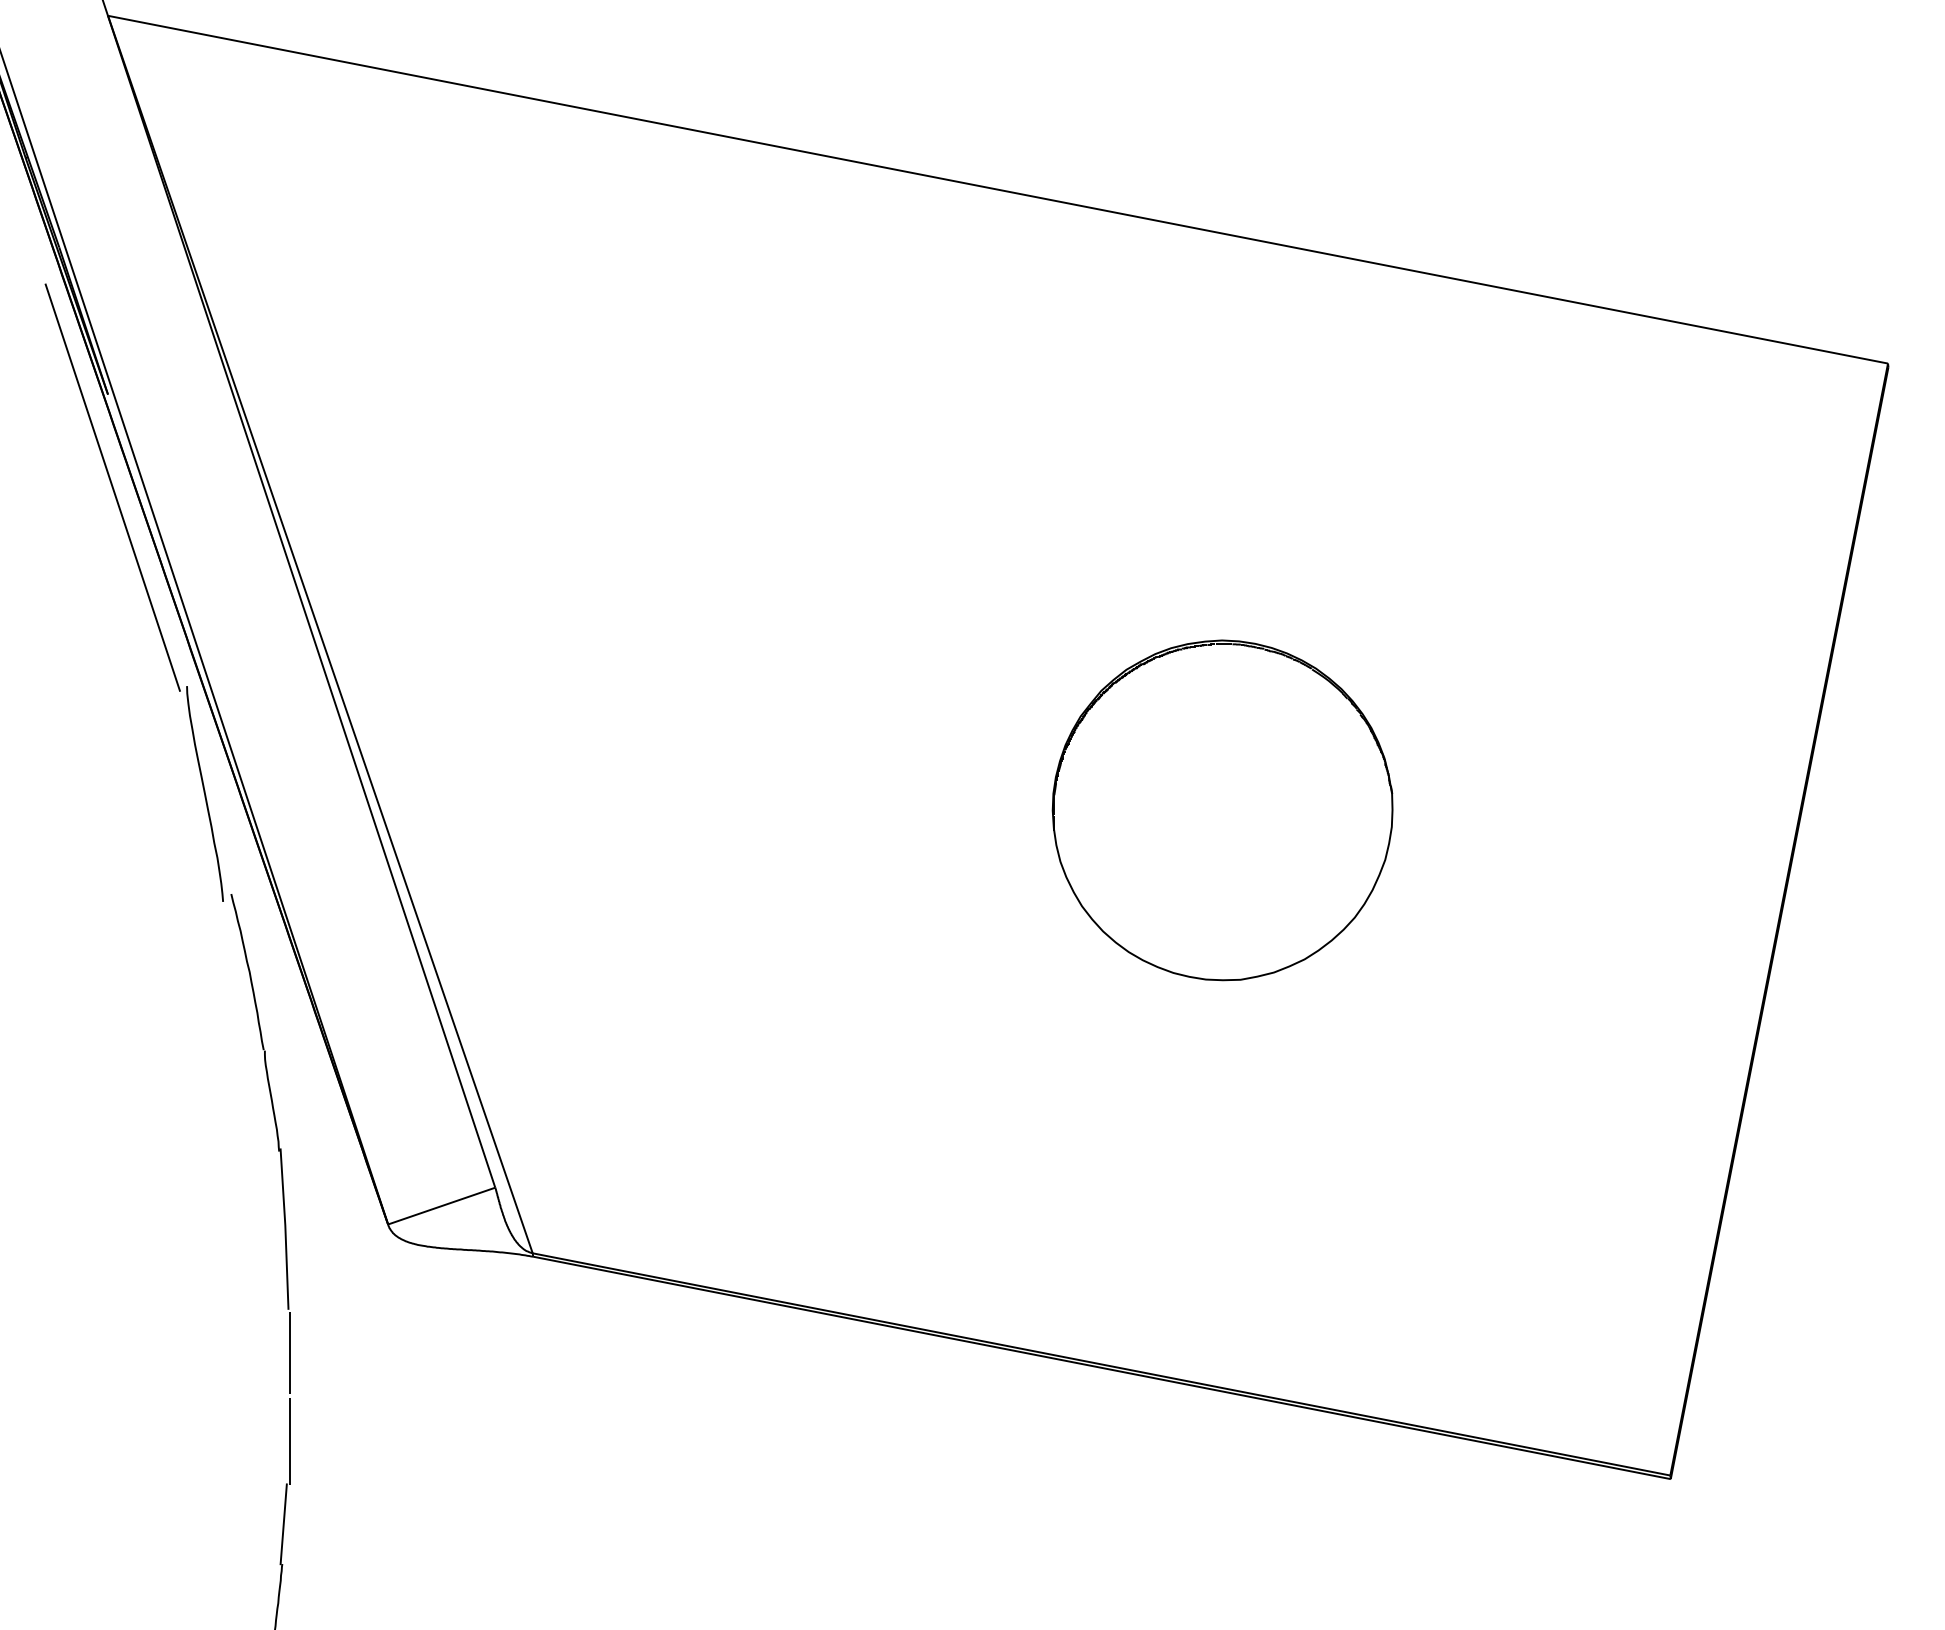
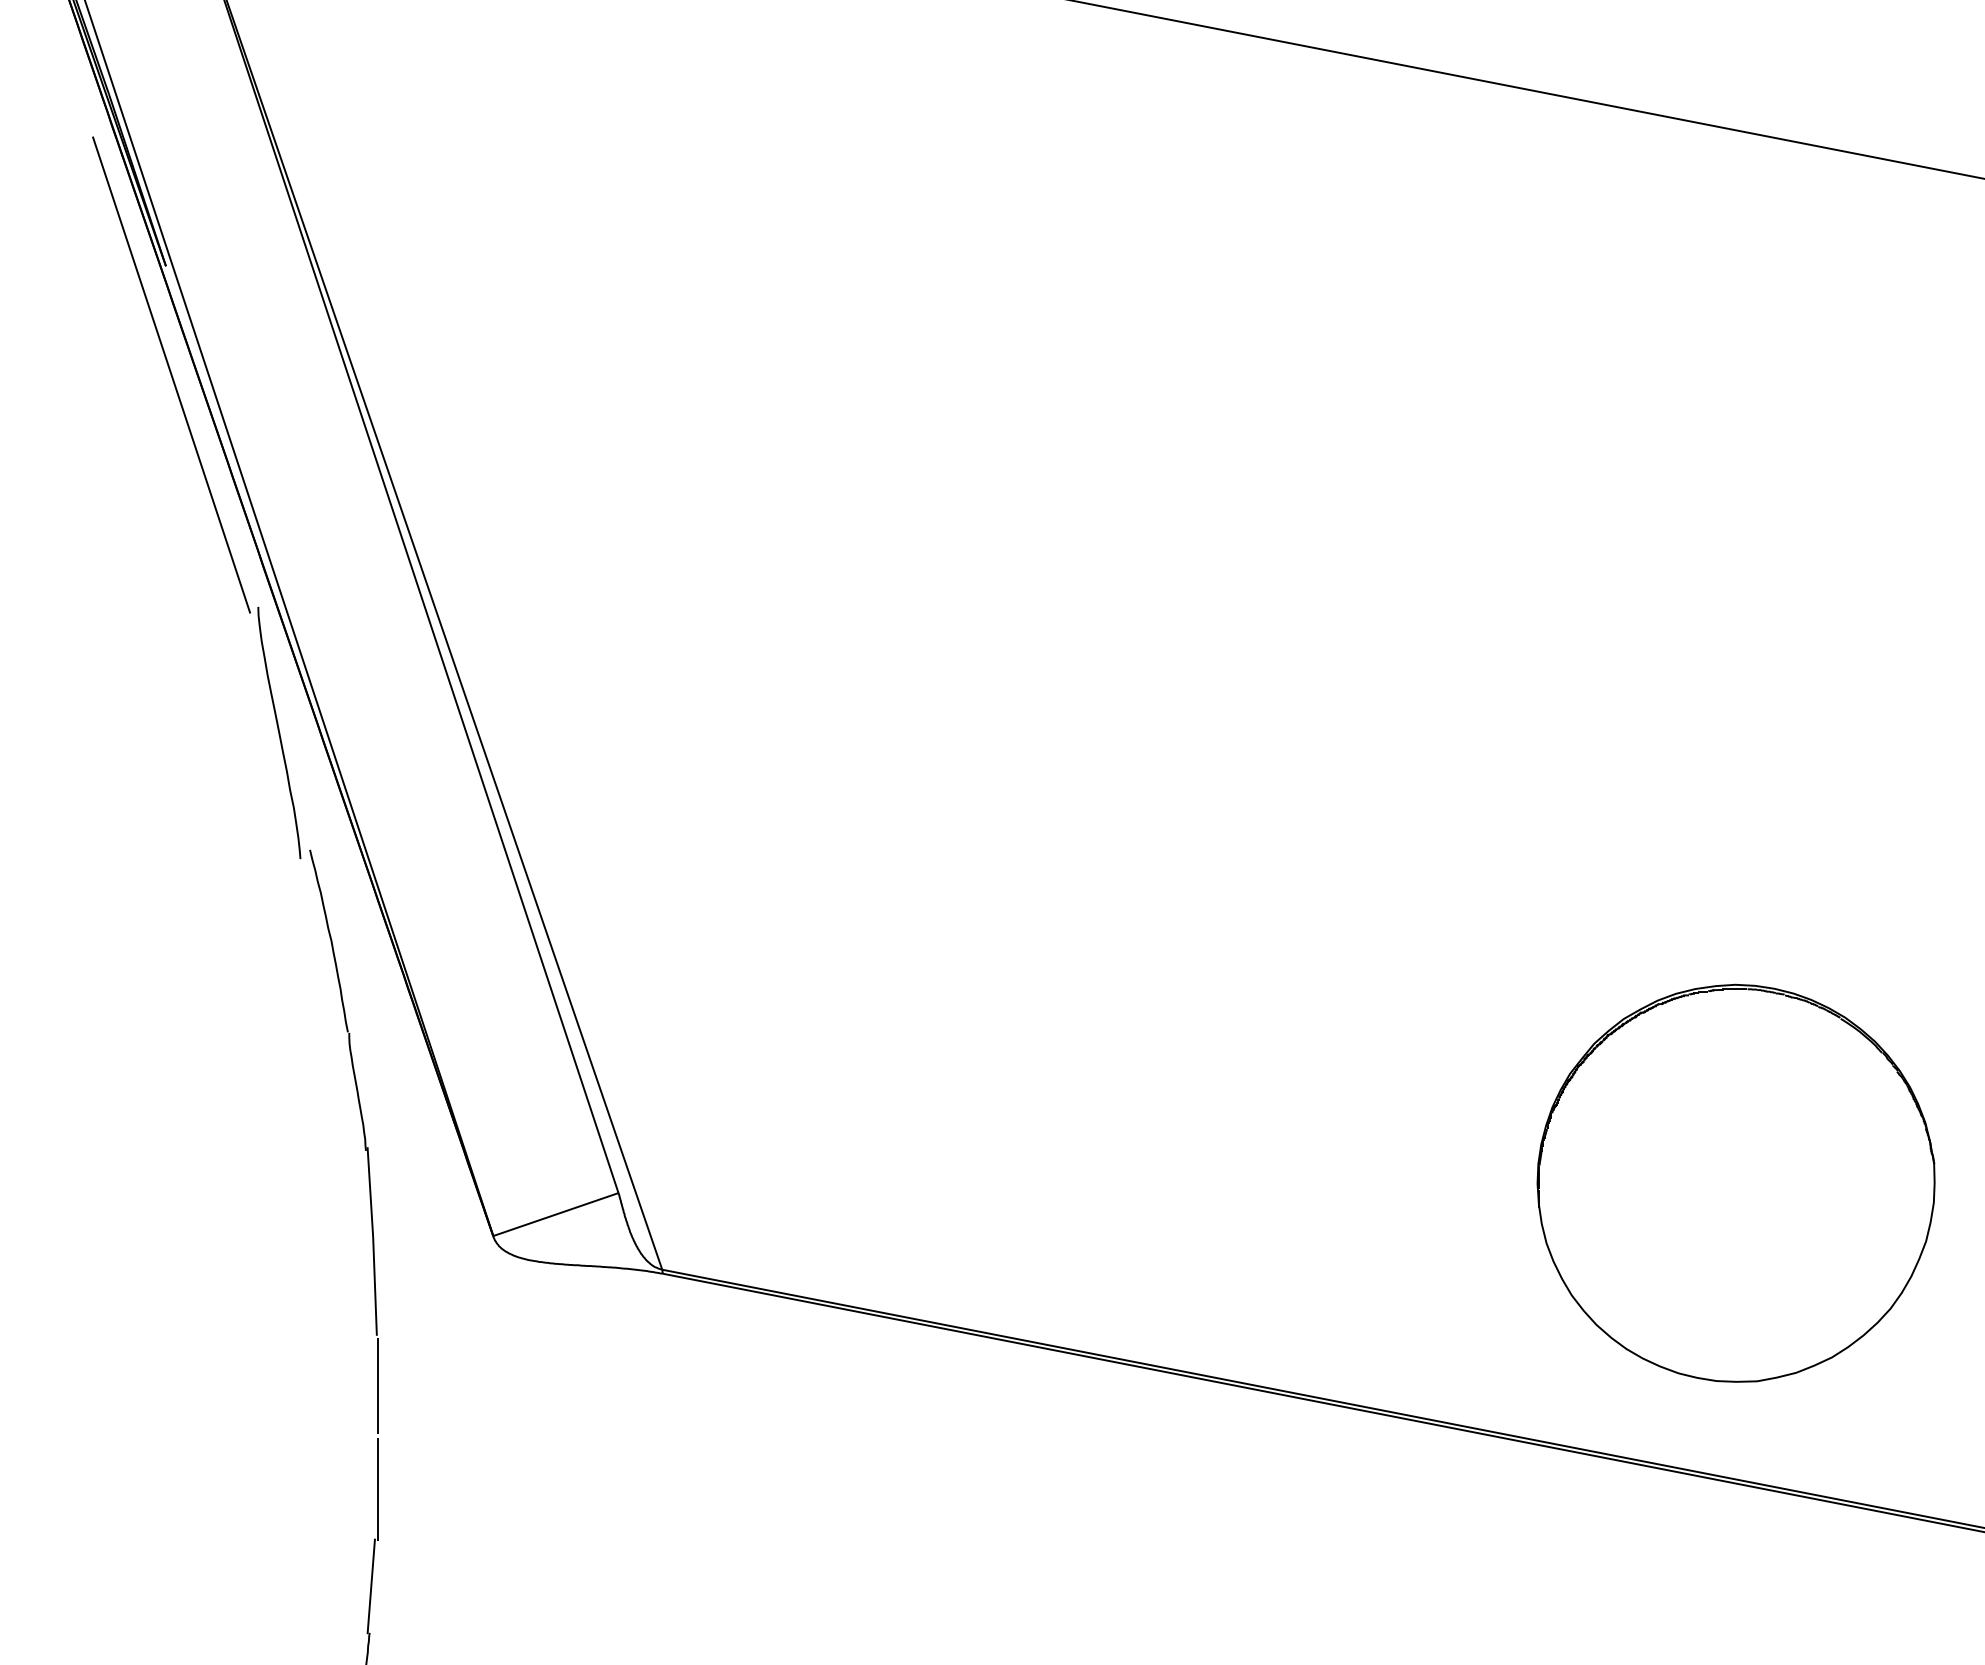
part: (1222, 810) -> (1735, 1183), moved

